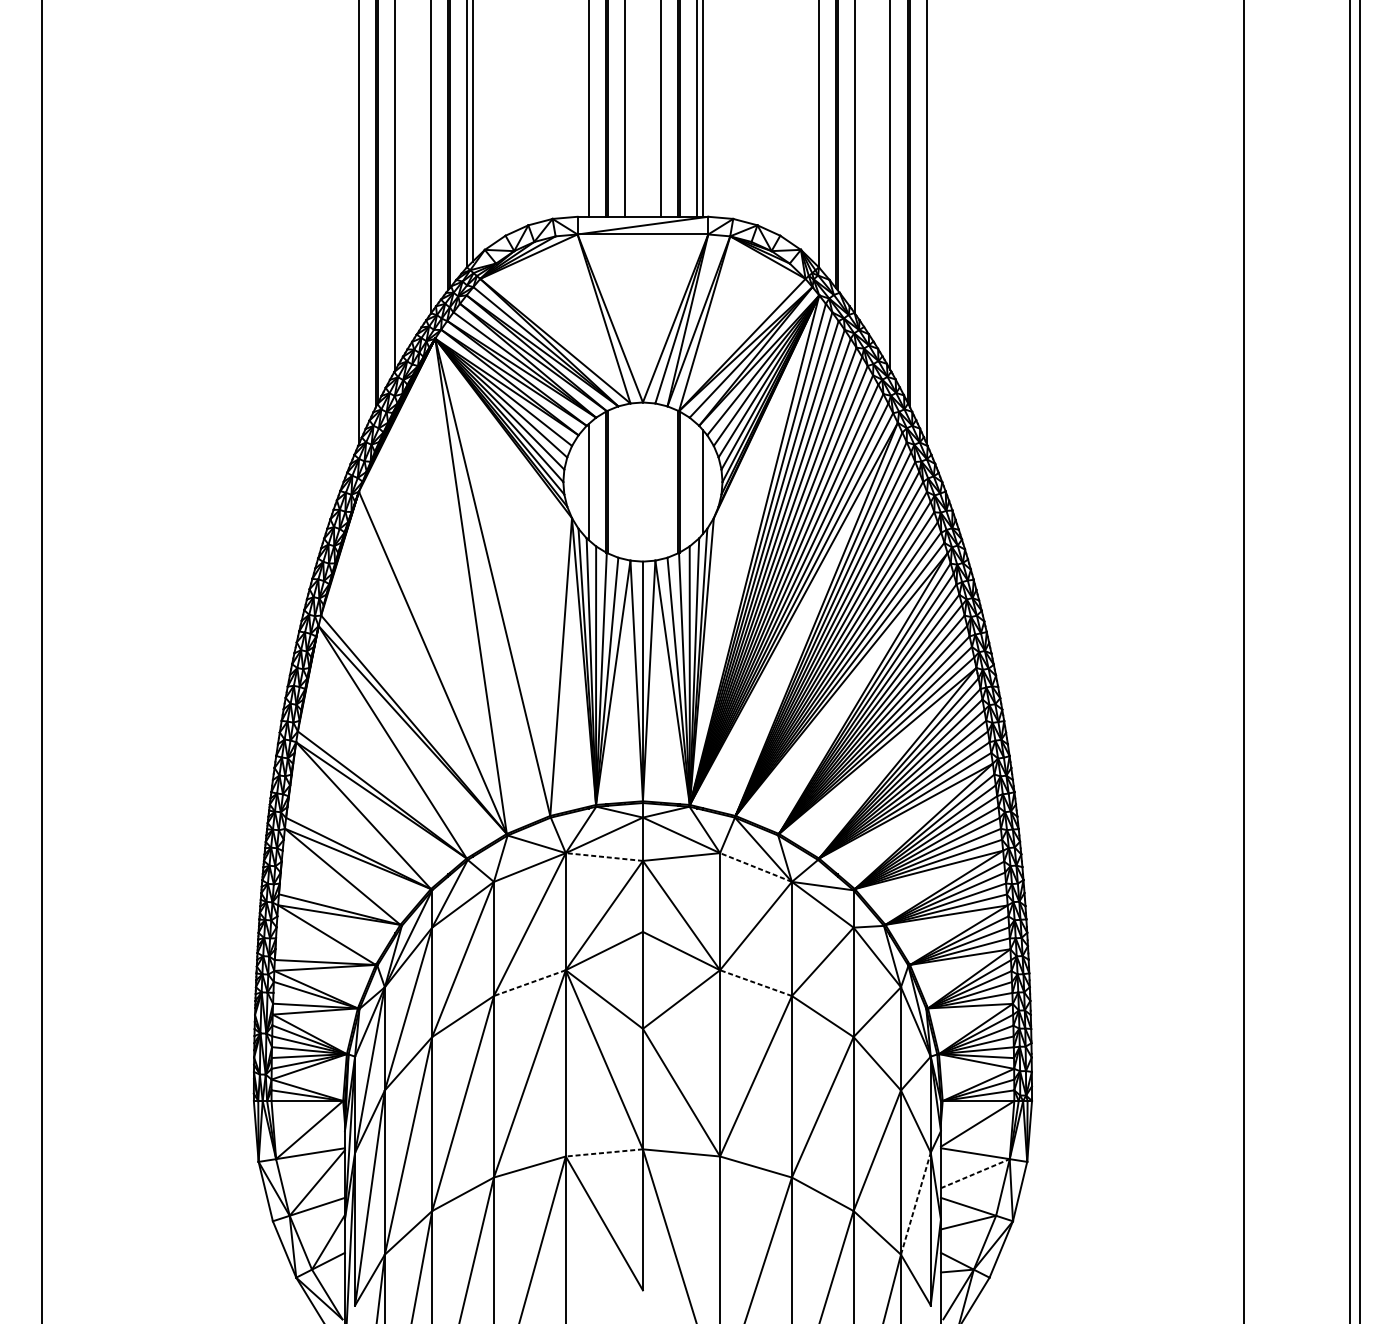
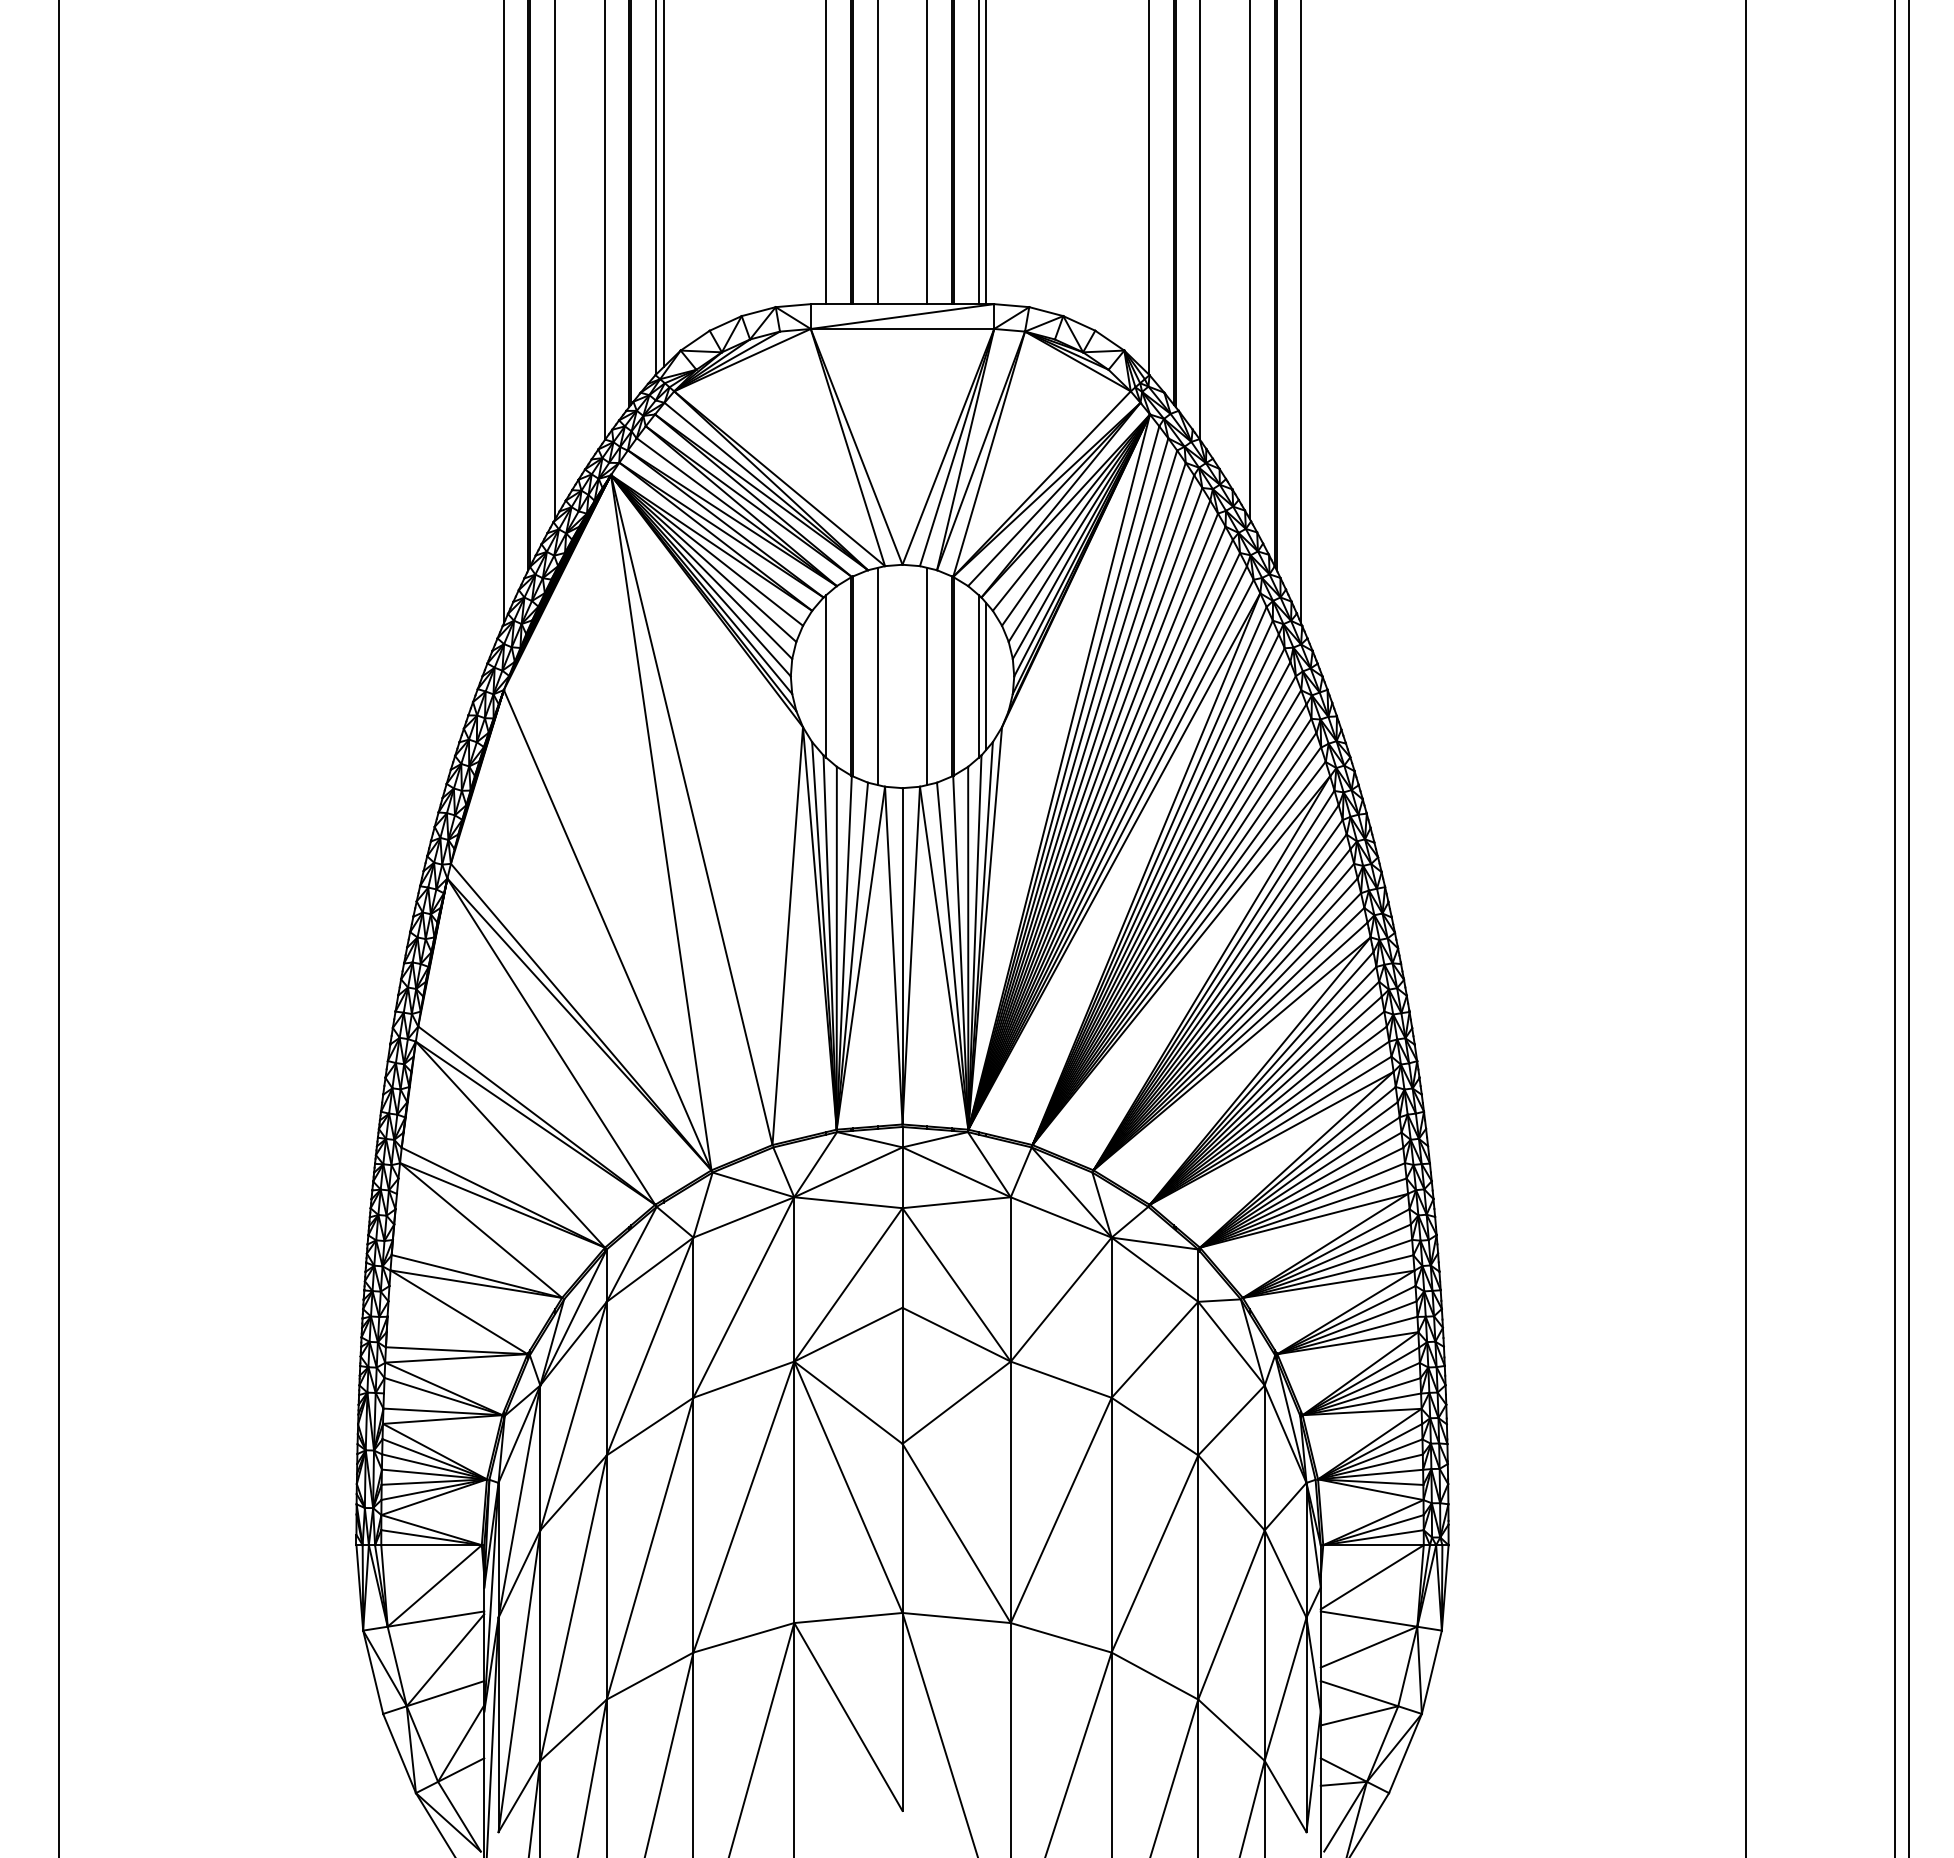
line: (625, 482) -> (877, 676), added
line: (660, 482) -> (927, 676), added
line: (697, 482) -> (978, 676), added
line: (603, 856) -> (847, 1202), dashed -> solid
line: (755, 867) -> (1060, 1217), dashed -> solid
line: (529, 982) -> (743, 1379), dashed -> solid
line: (756, 982) -> (1061, 1379), dashed -> solid
line: (603, 1153) -> (847, 1618), dashed -> solid
line: (975, 1173) -> (1369, 1646), dashed -> solid
line: (915, 1203) -> (1285, 1689), dashed -> solid

